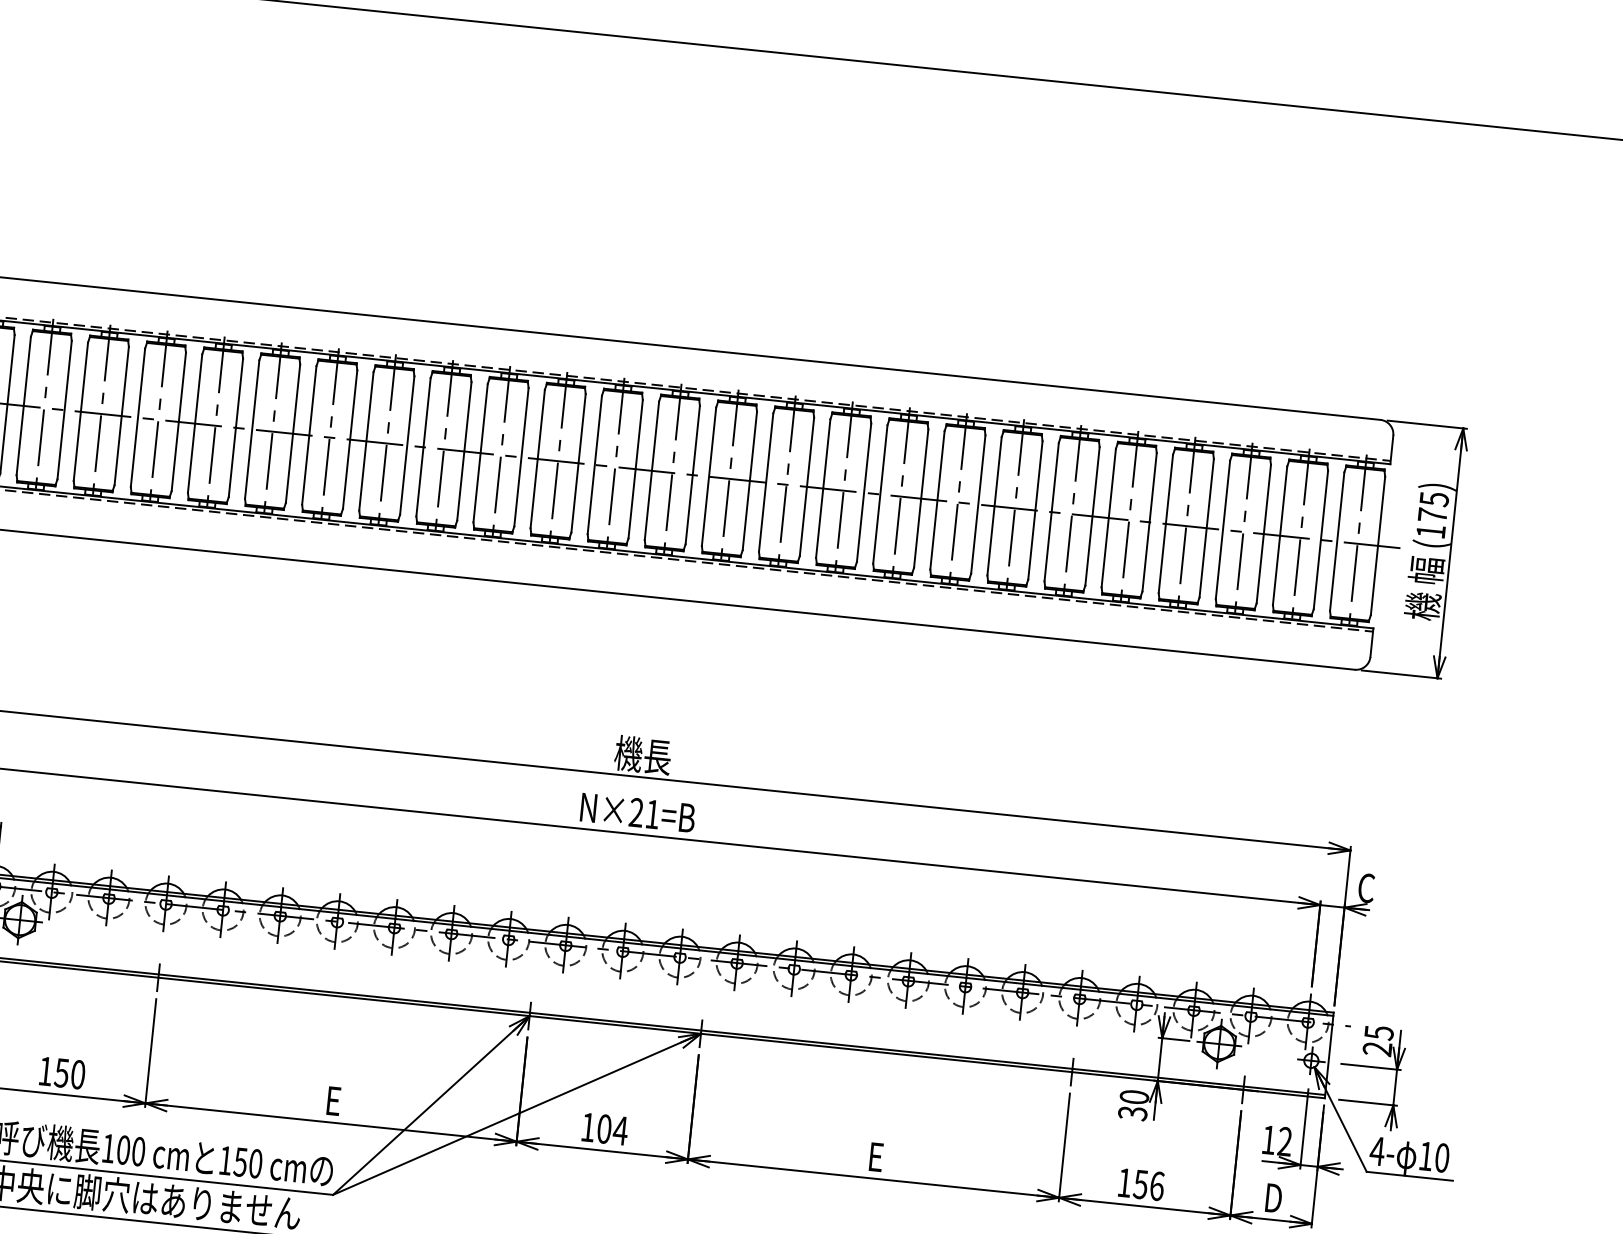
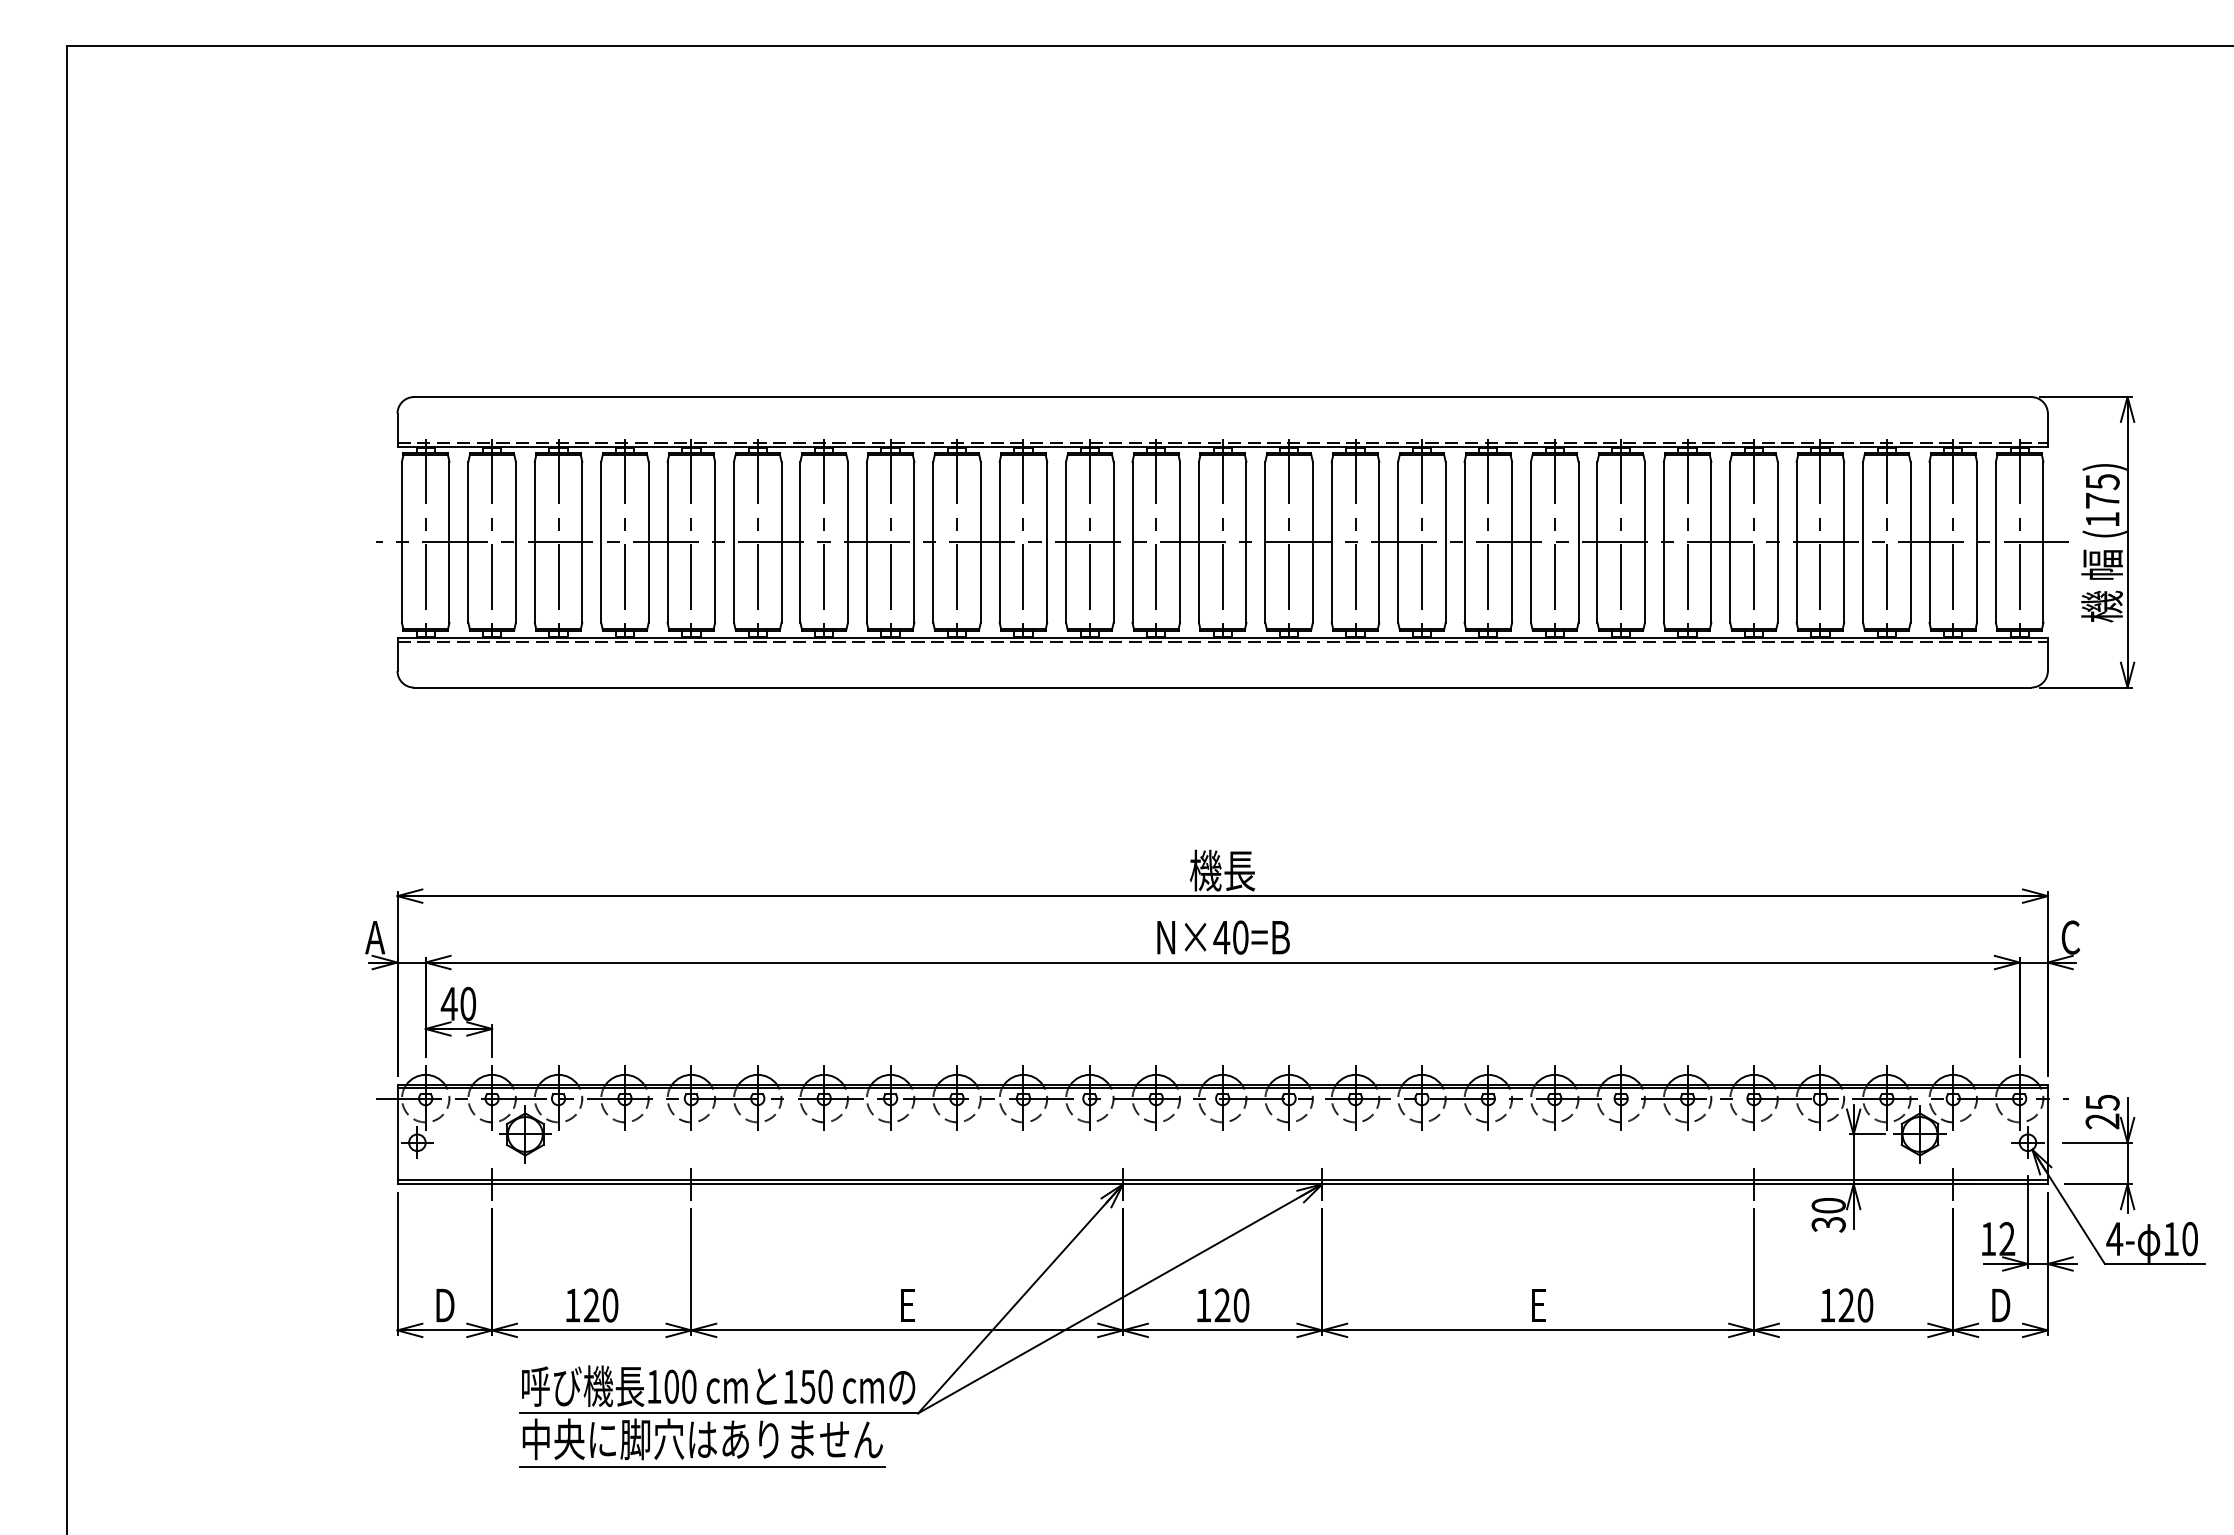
text: (643, 813) -> (1230, 937), N×21=B -> N×40=B
text: (61, 1073) -> (591, 1305), 150 -> 120
text: (612, 1129) -> (1231, 1305), 104 -> 120
text: (1148, 1185) -> (1855, 1305), 156 -> 120

